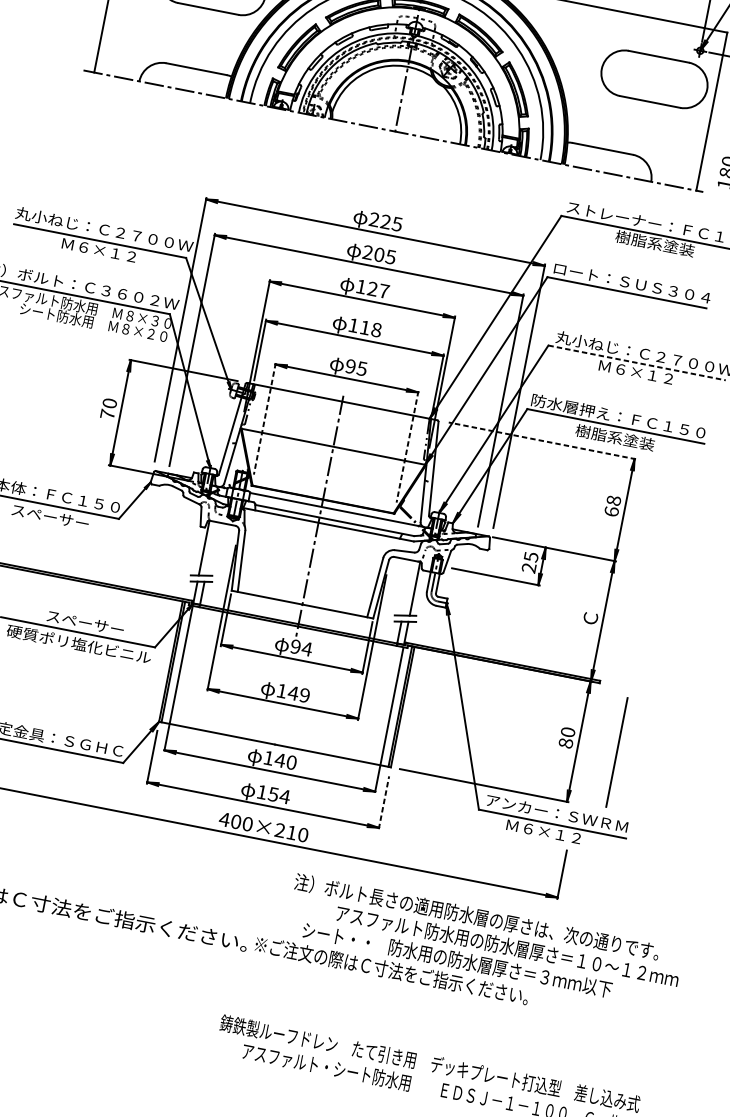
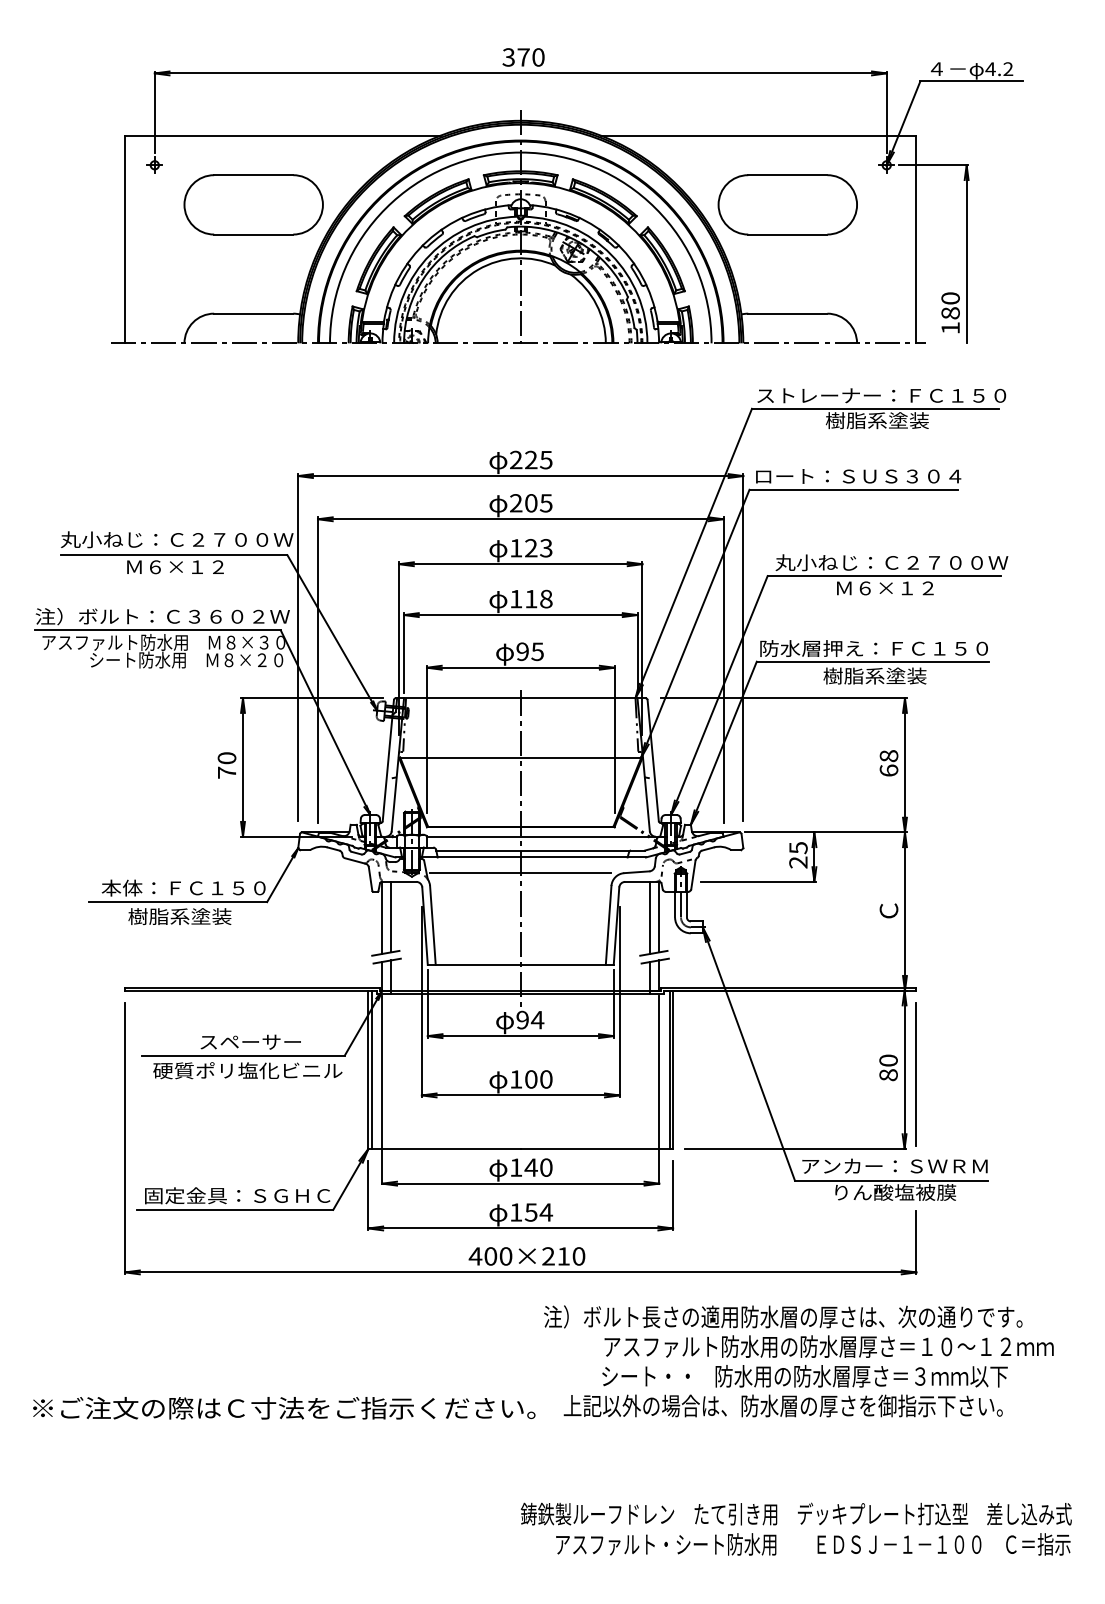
part: (654, 79) -> (787, 204), moved
text: (384, 291) -> (546, 548), 127 -> 123
line: (637, 363) -> (884, 576), dashed -> solid
line: (265, 419) -> (427, 739), dashed -> solid
line: (542, 441) -> (783, 698), dashed -> solid
line: (407, 447) -> (614, 739), dashed -> solid
text: (50, 516) -> (179, 916), スペーサー -> 樹脂系塗装
line: (315, 534) -> (520, 873), added
line: (211, 548) -> (391, 916), added
line: (408, 587) -> (650, 917), added
text: (298, 694) -> (538, 1079), 149 -> 100
line: (616, 752) -> (915, 1074), moved
line: (384, 802) -> (673, 1195), dashed -> solid
text: (553, 833) -> (895, 1192), Ｍ６×１２ -> りん酸塩被膜
text: (486, 930) -> (798, 1331), moved
text: (429, 977) -> (774, 1405), ※ご注文の際はＣ寸法をご指示ください。 -> 上記以外の場合は、防水層の厚さを御指示下さい。

